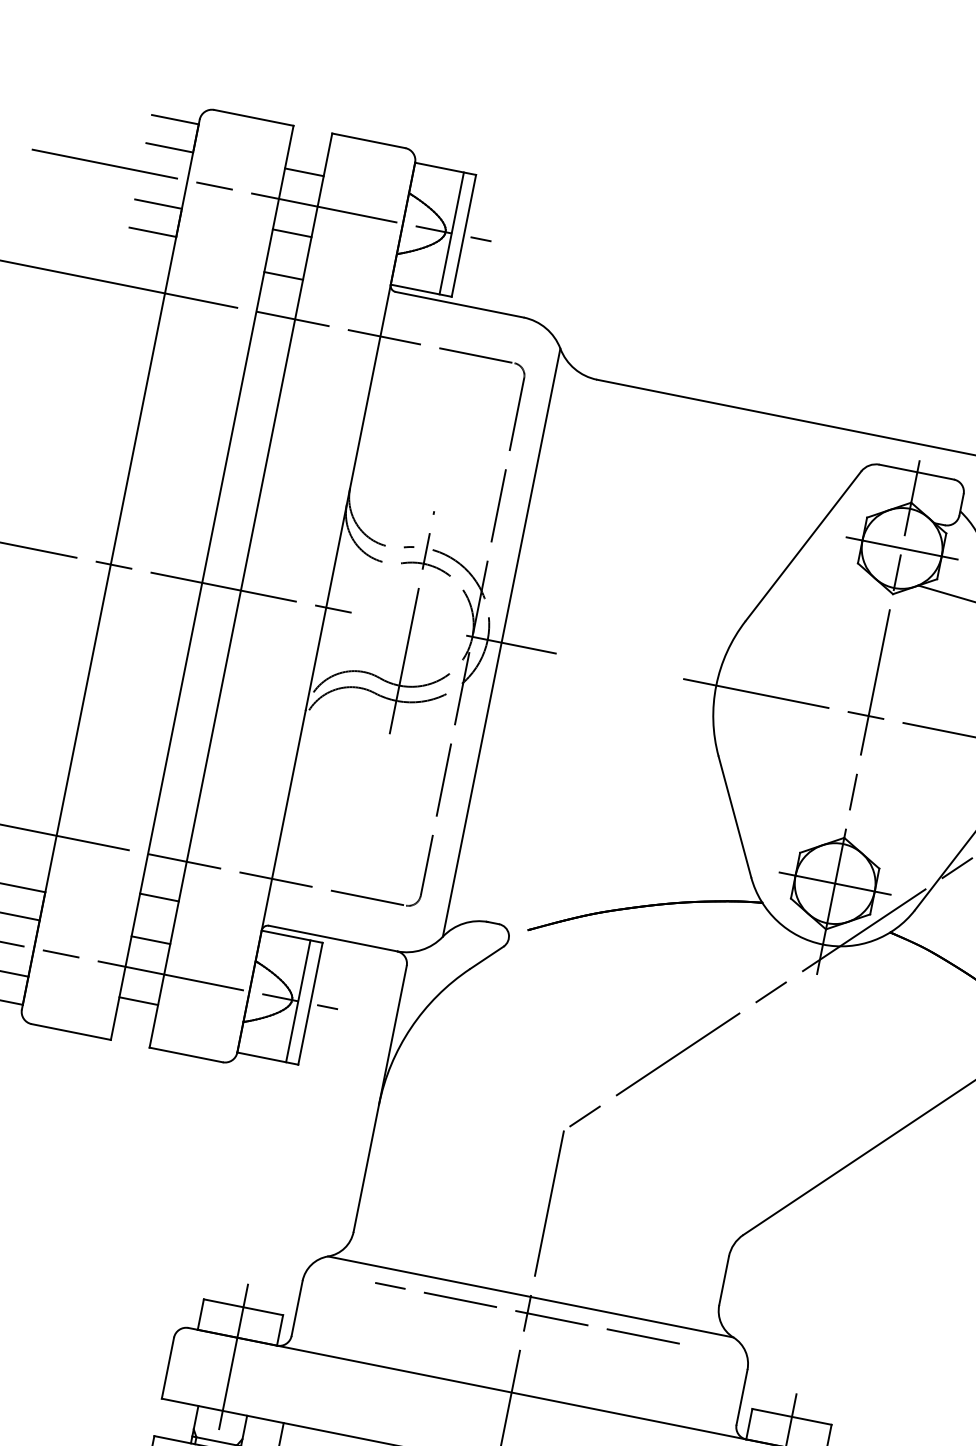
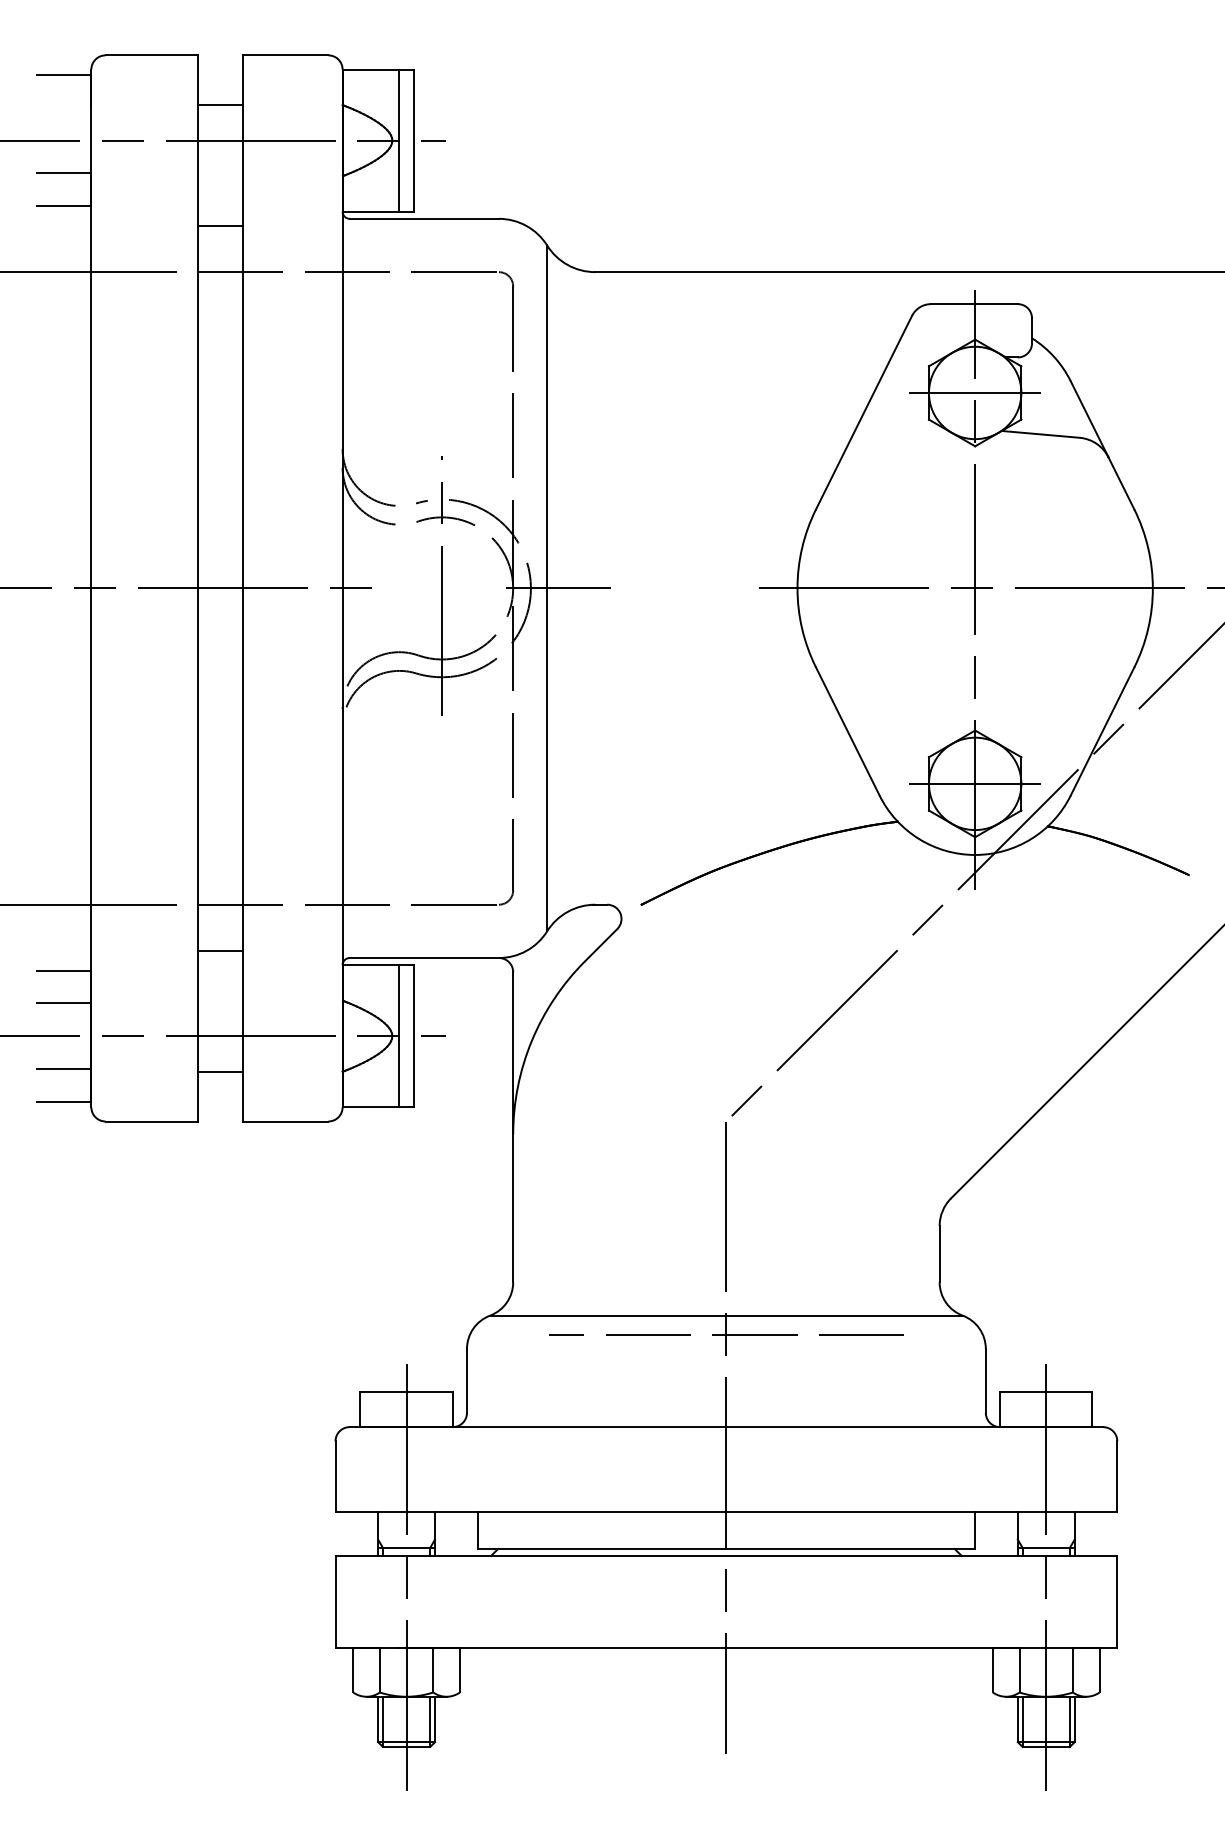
line: (169, 147) -> (63, 107), removed
line: (292, 233) -> (220, 176), removed
line: (150, 940) -> (220, 1000), removed

